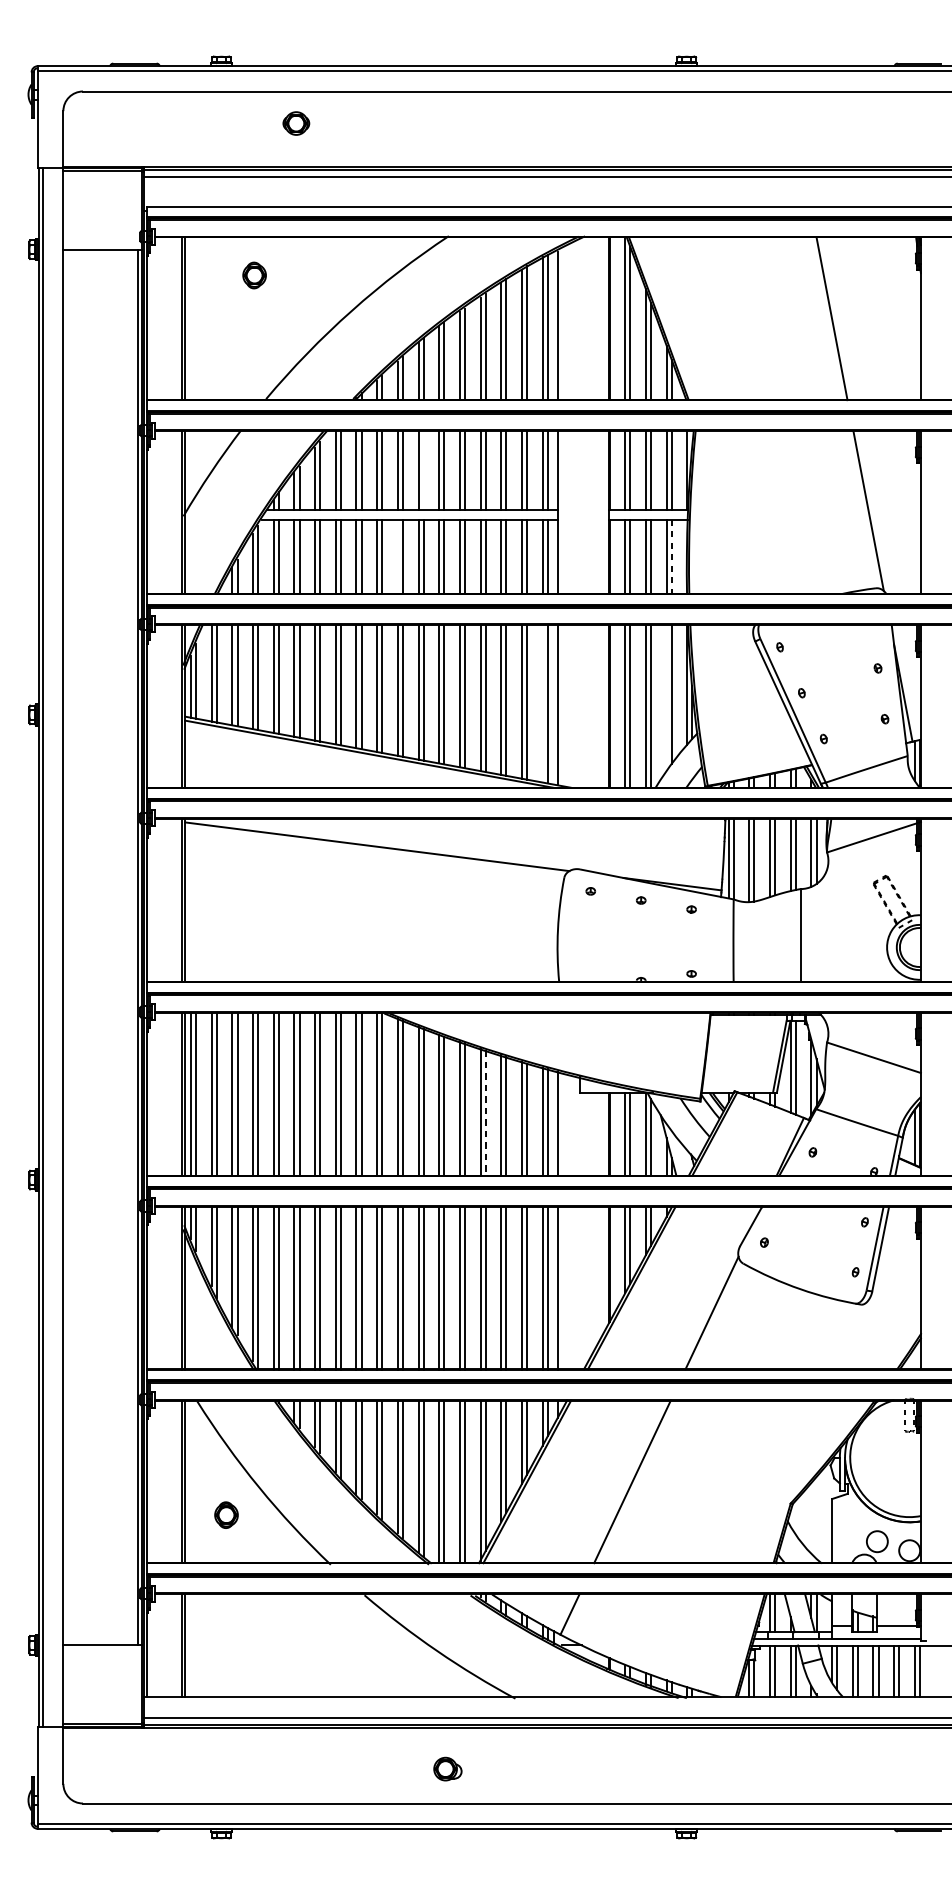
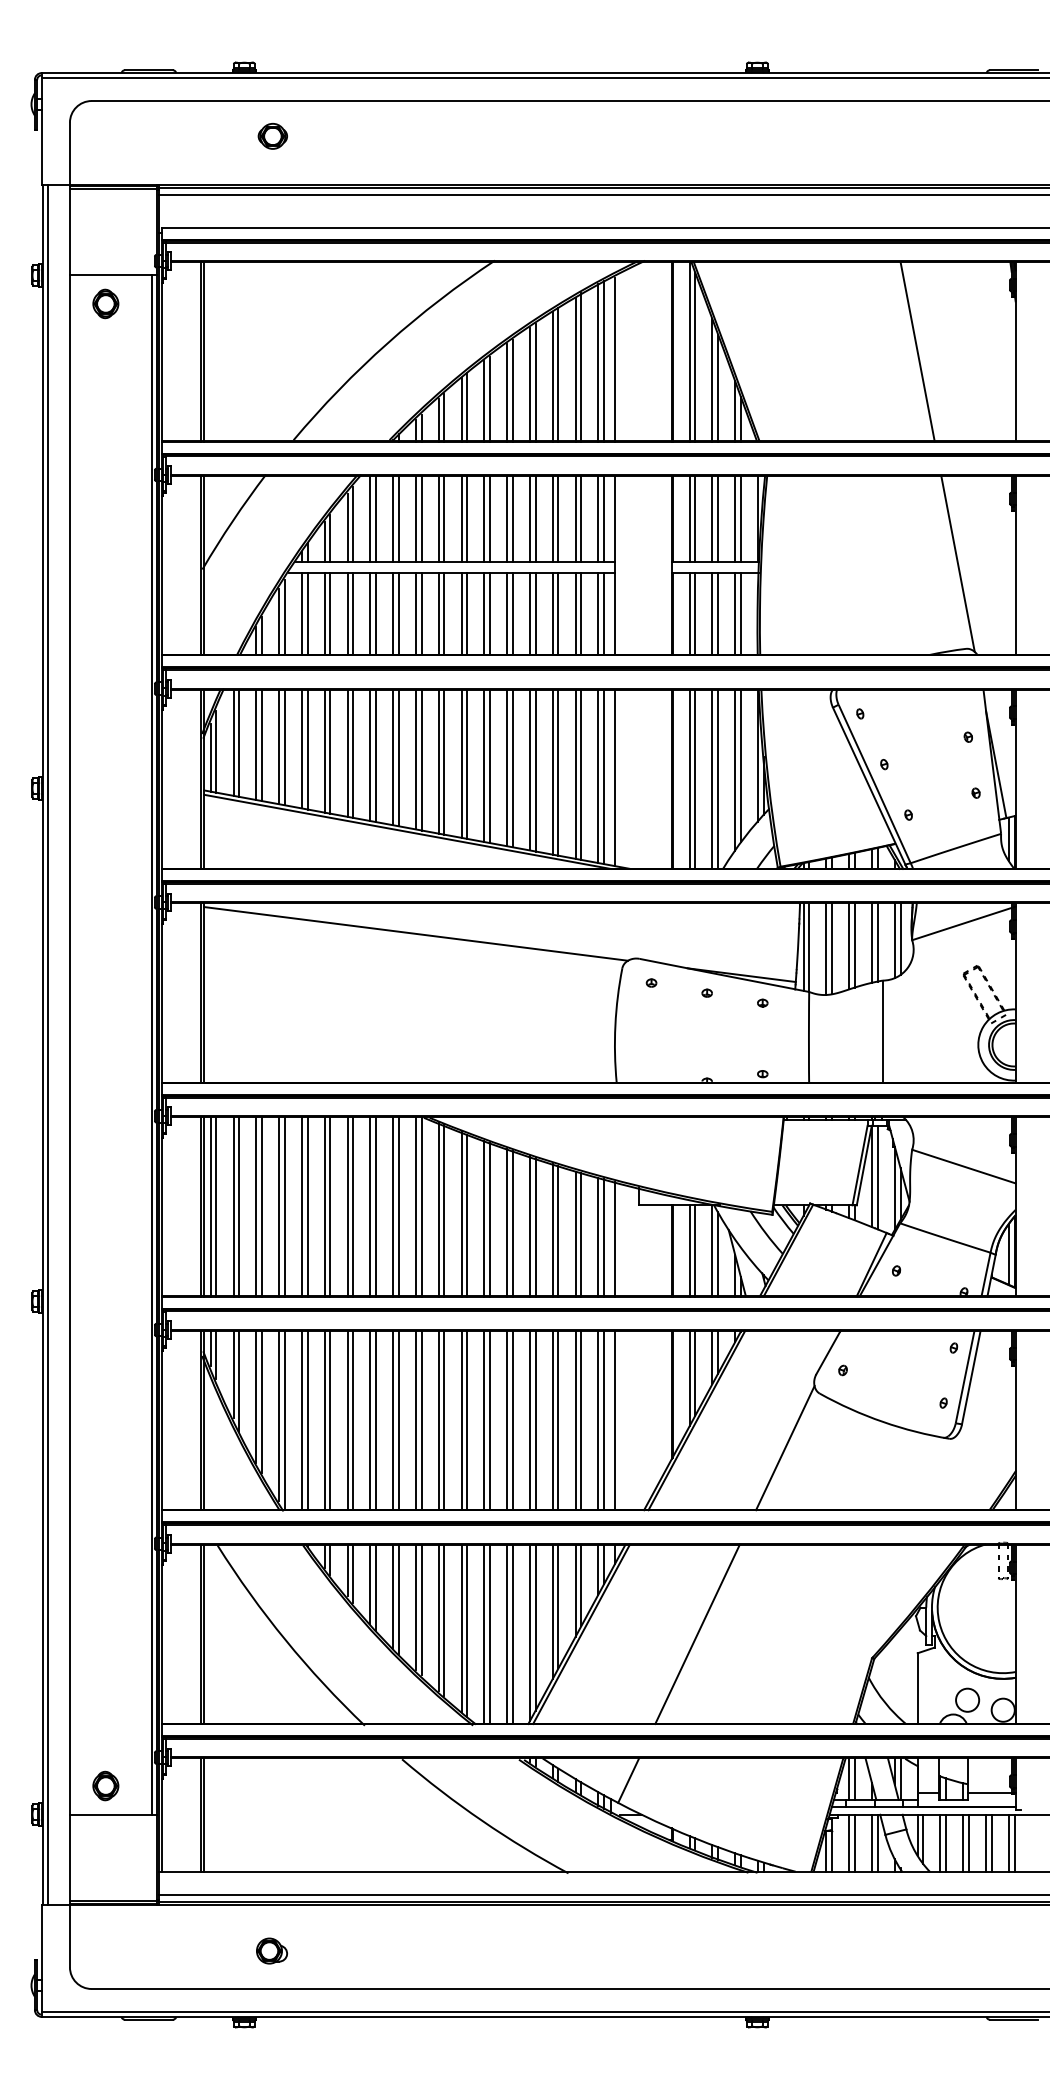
part: (296, 122) -> (272, 135), moved
part: (254, 275) -> (105, 303), moved
line: (423, 470) -> (467, 518), added
line: (397, 557) -> (438, 614), added
line: (671, 557) -> (740, 614), dashed -> solid
line: (666, 697) -> (735, 769), added
line: (542, 704) -> (598, 776), added
line: (485, 1113) -> (535, 1228), dashed -> solid
part: (226, 1514) -> (105, 1785), moved
part: (448, 1768) -> (272, 1950), moved

